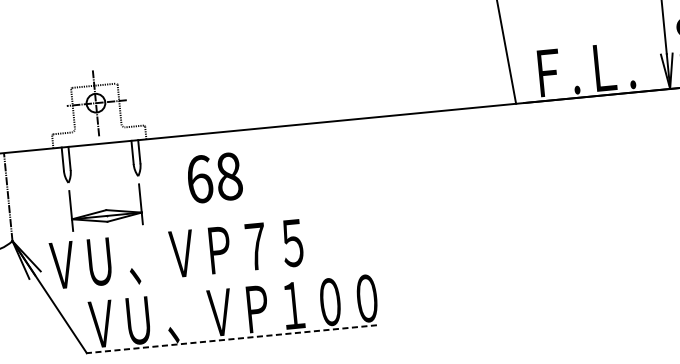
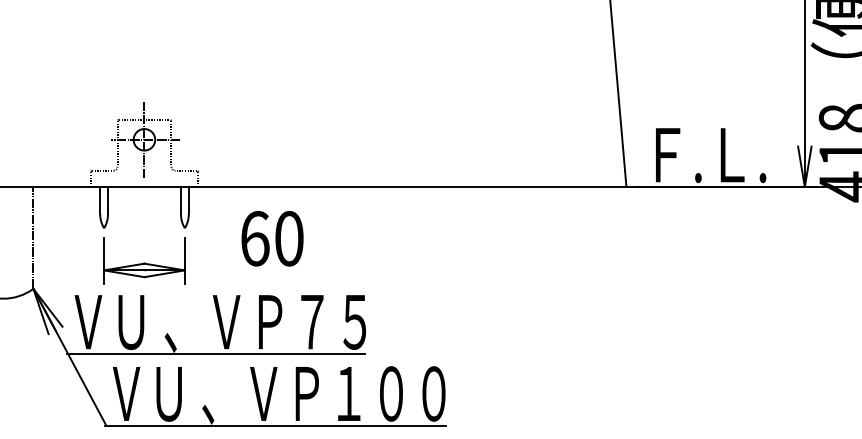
text: (229, 176) -> (289, 238), 68 -> 60
line: (175, 281) -> (216, 353), added
line: (233, 338) -> (276, 425), dashed -> solid

